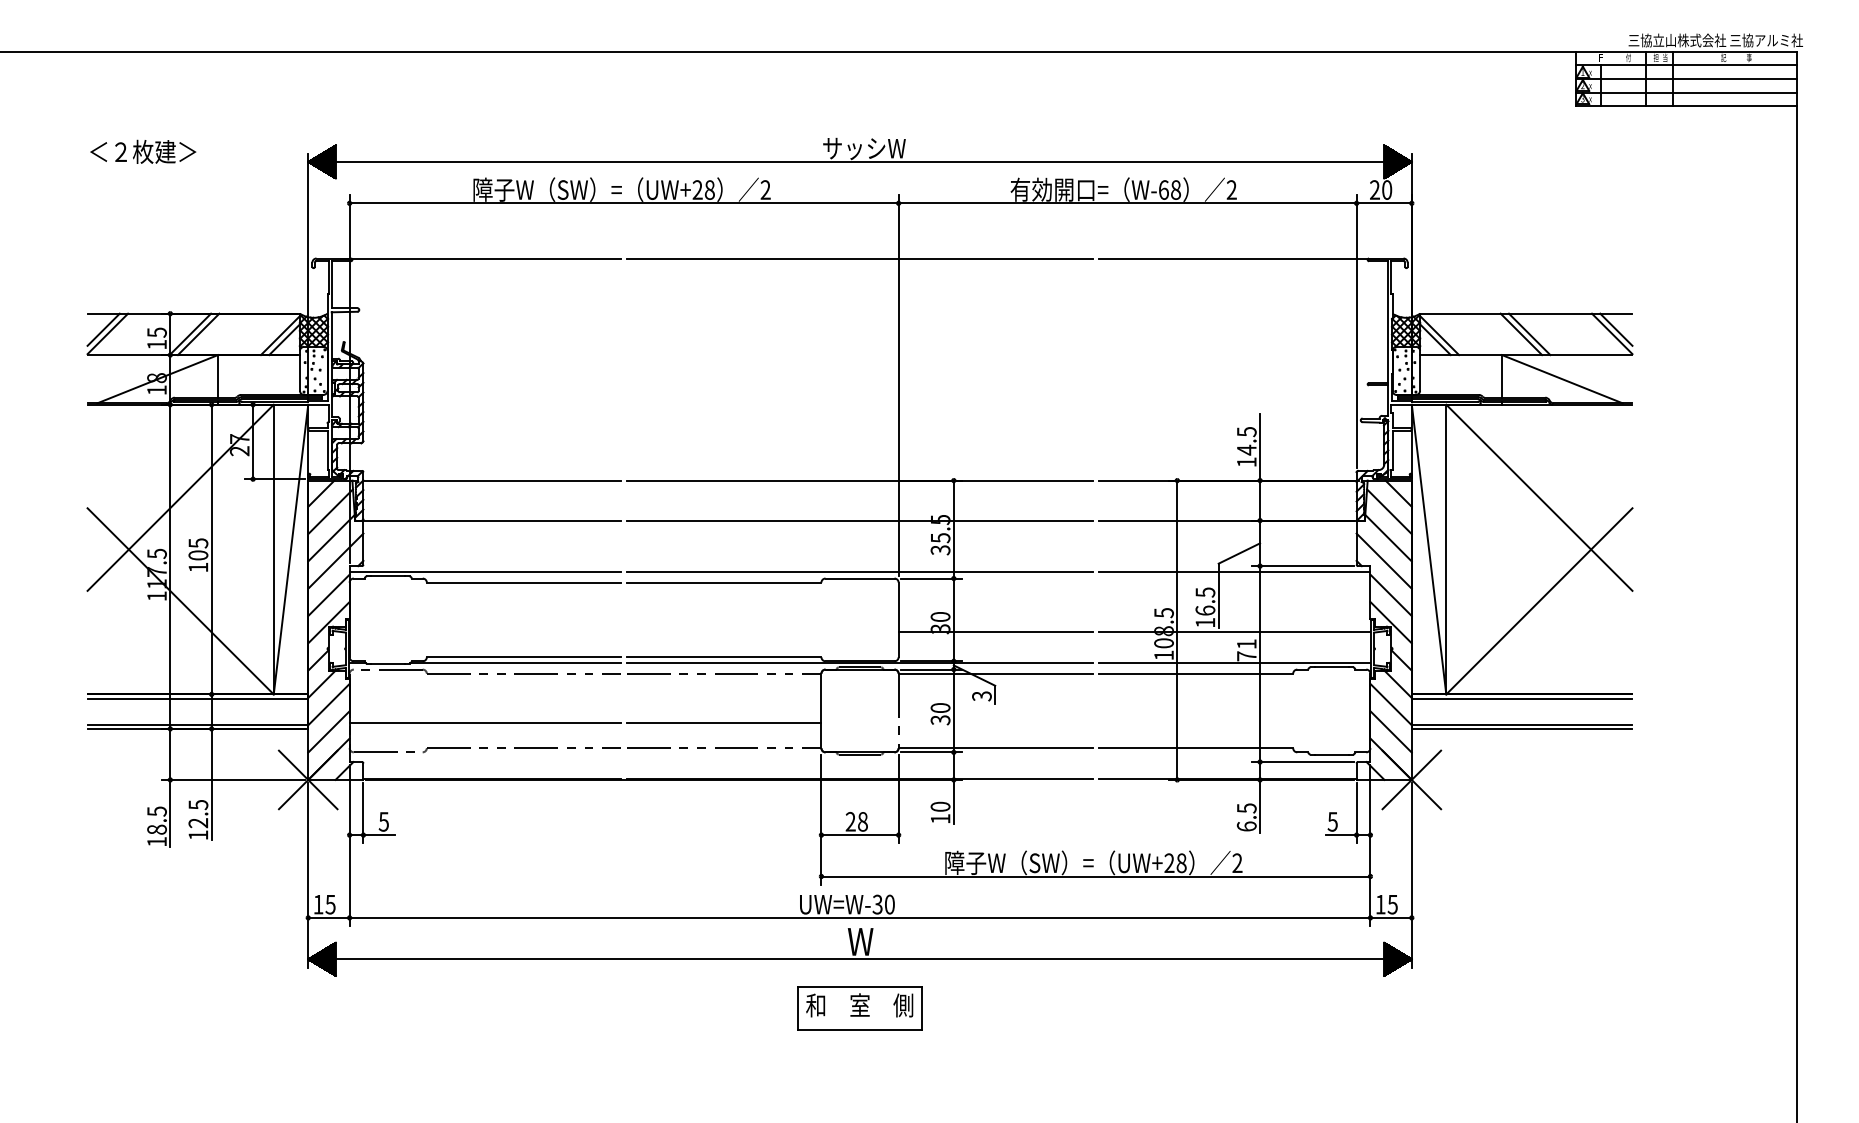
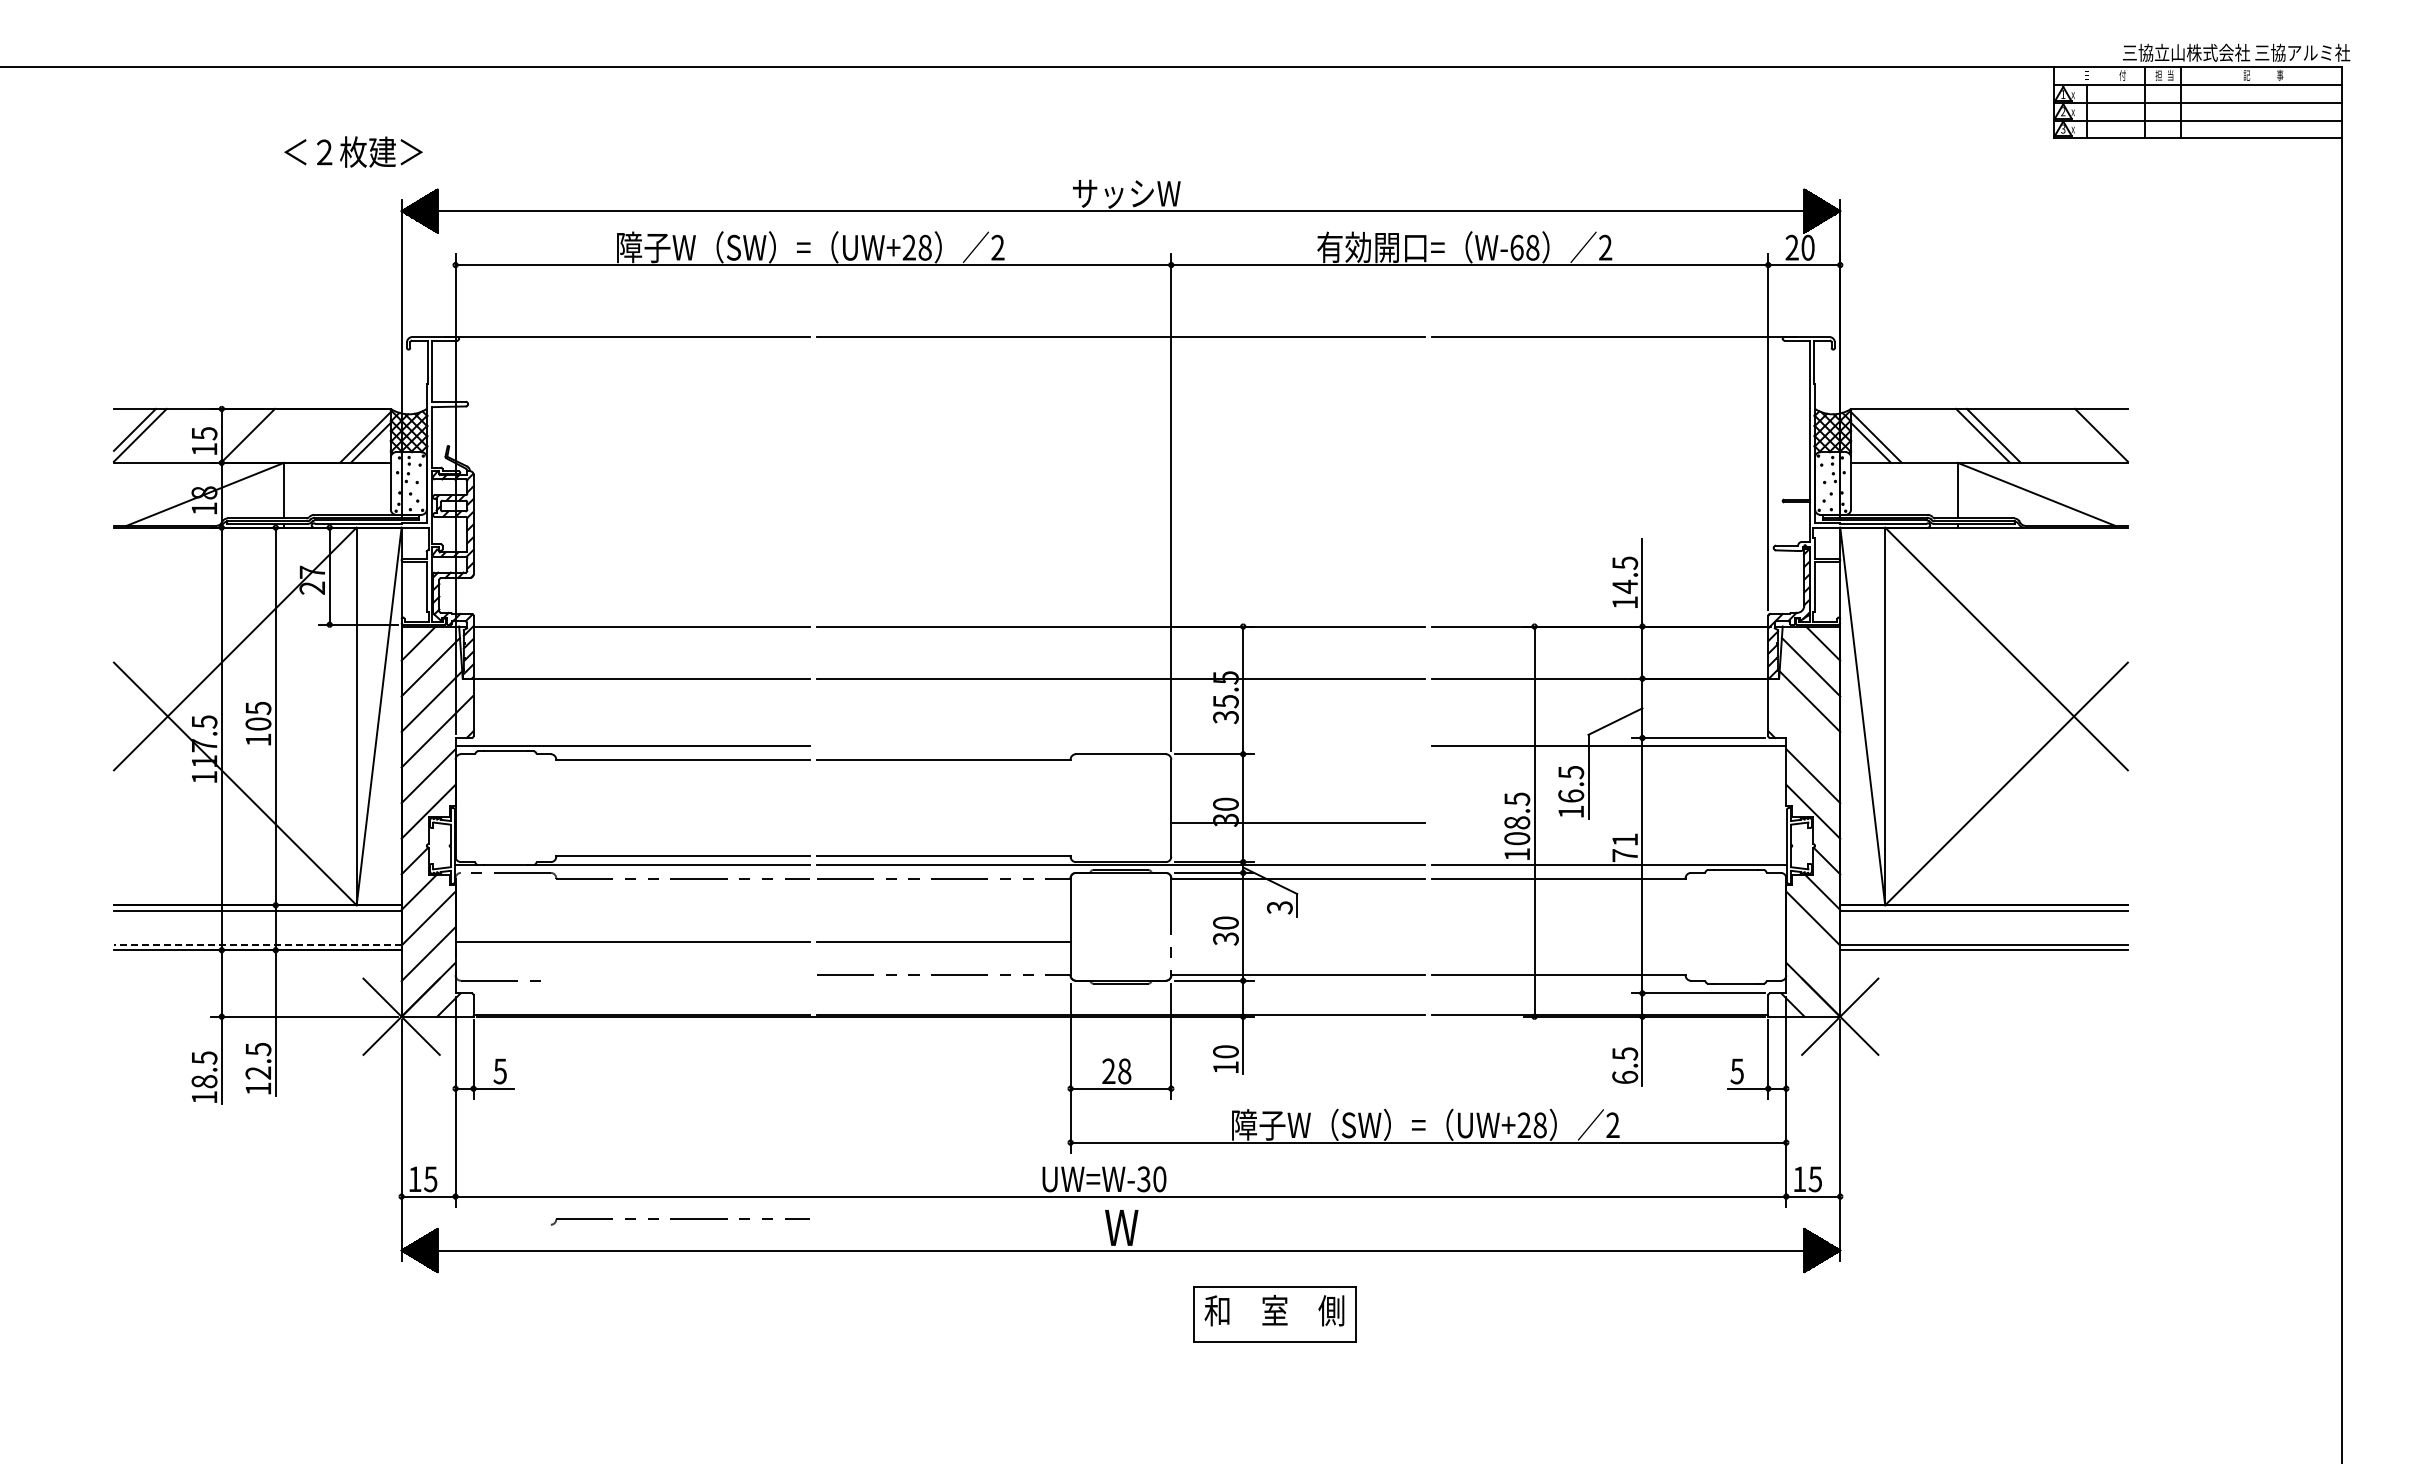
text: (143, 151) -> (353, 151), moved
line: (1616, 329) -> (2106, 429), removed
line: (198, 334) -> (258, 435), removed
line: (1384, 561) -> (1804, 731), removed
line: (859, 572) -> (1120, 746), removed
line: (1234, 631) -> (1609, 823), removed
line: (197, 724) -> (257, 944), solid -> dashed
line: (1391, 732) -> (1813, 954), removed
part: (522, 749) -> (680, 1221), moved
part: (859, 1008) -> (1274, 1314), moved

